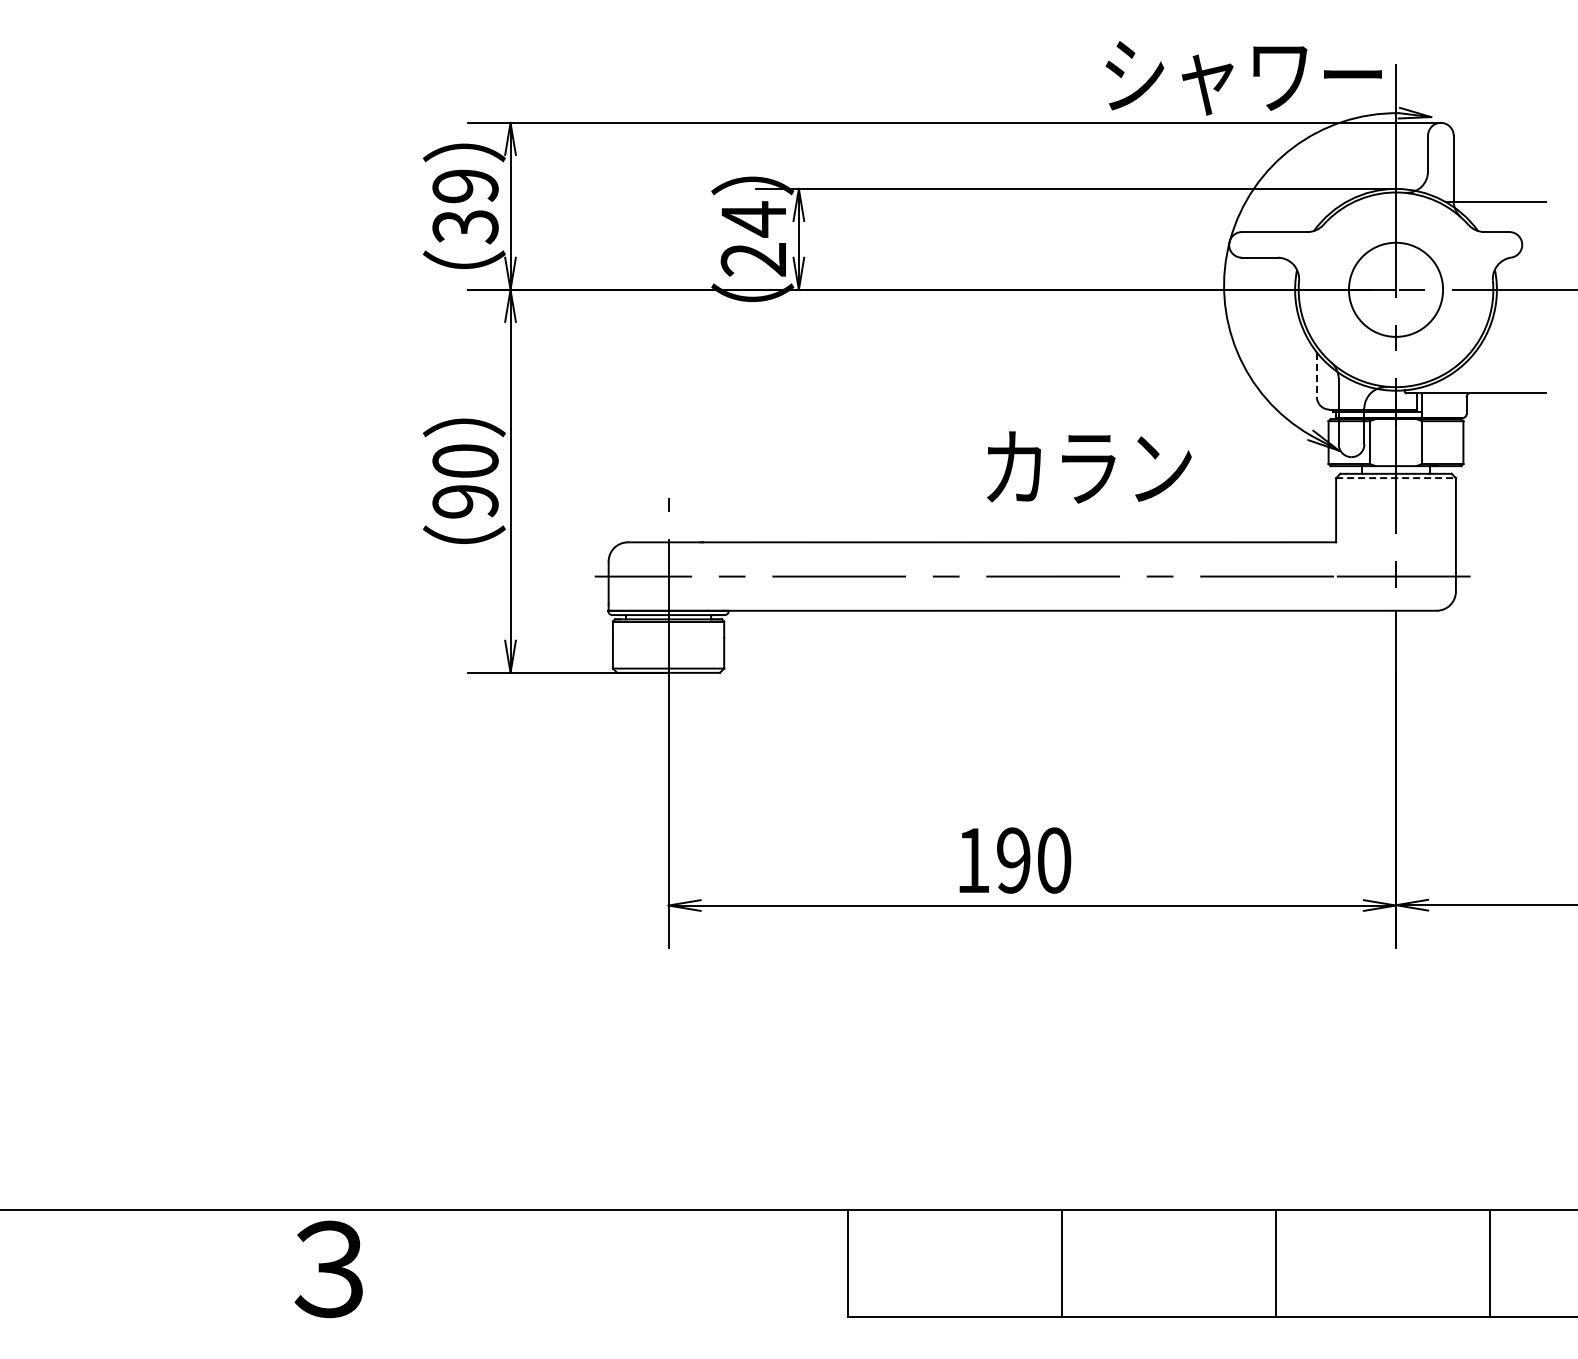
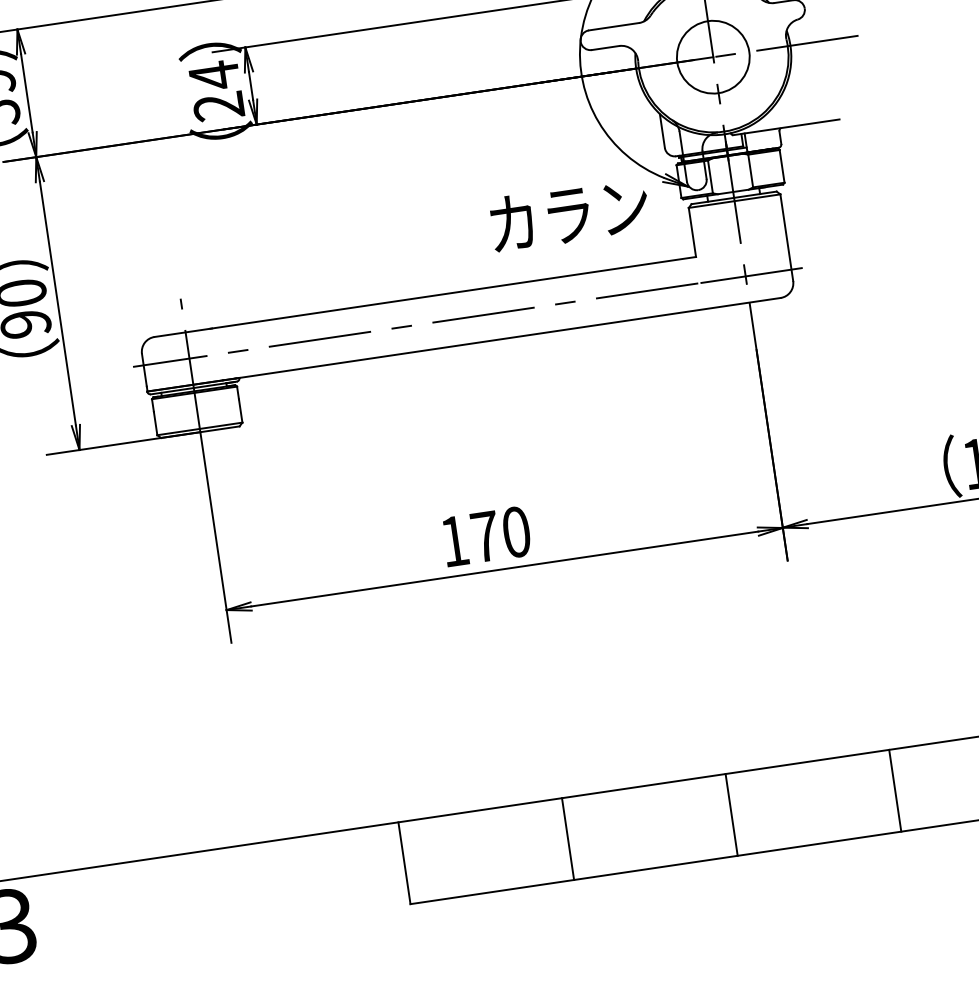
line: (1316, 374) -> (662, 130), dashed -> solid
text: (1089, 467) -> (569, 214), moved
line: (1396, 478) -> (735, 201), dashed -> solid
text: (1013, 860) -> (485, 536), 190 -> 170

